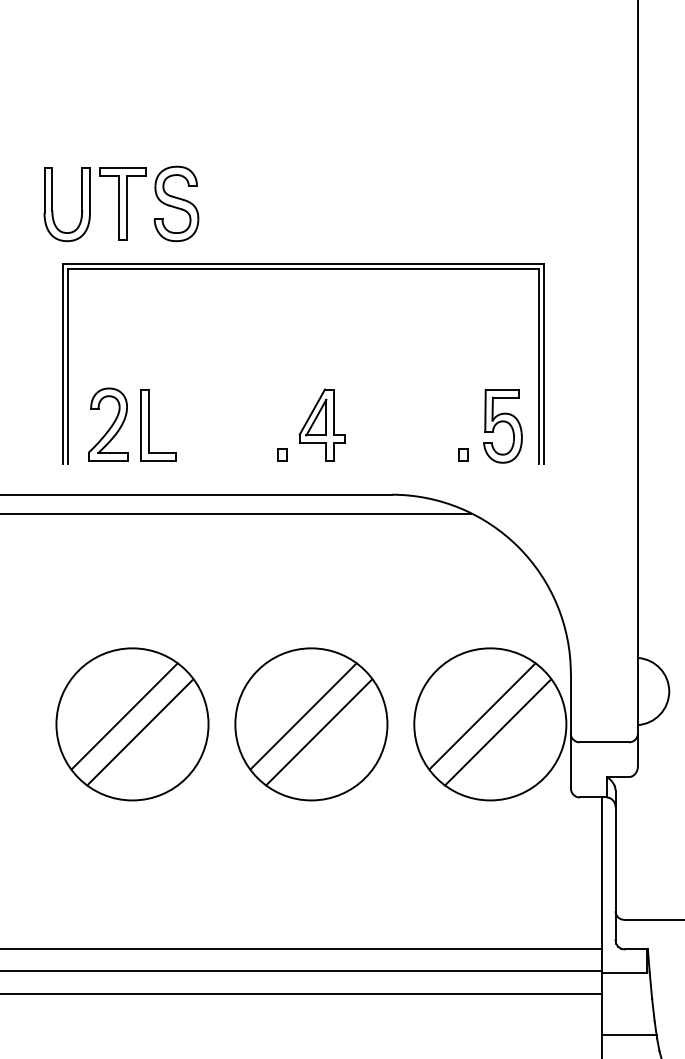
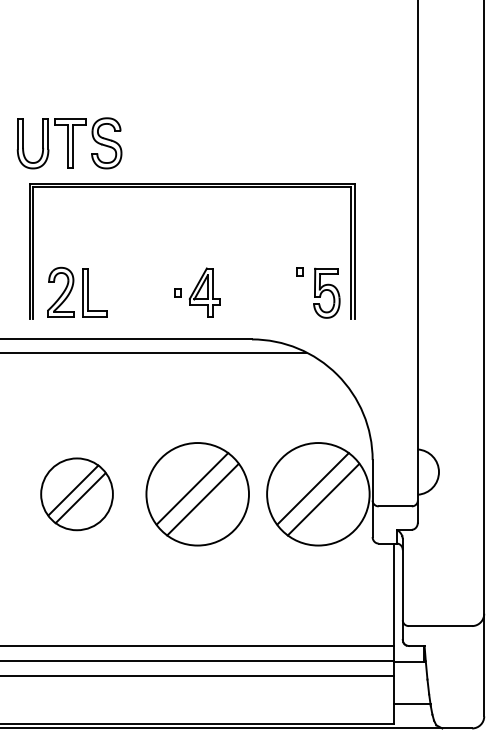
part: (281, 454) -> (177, 292), moved
part: (462, 454) -> (299, 271), moved
part: (131, 724) -> (76, 494), size x0.7

